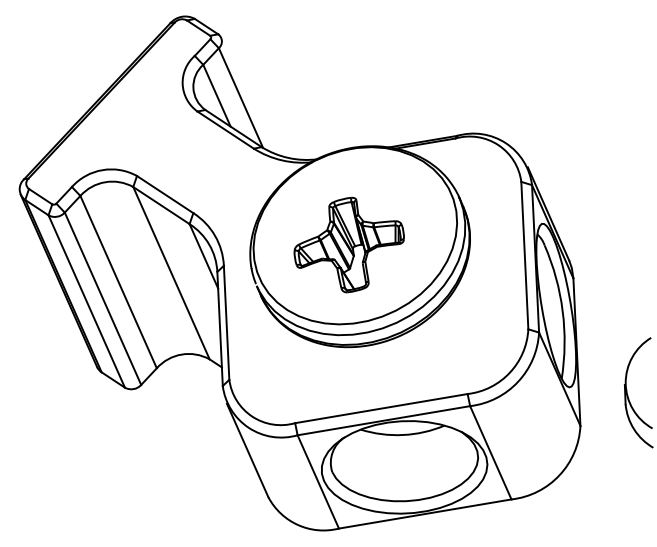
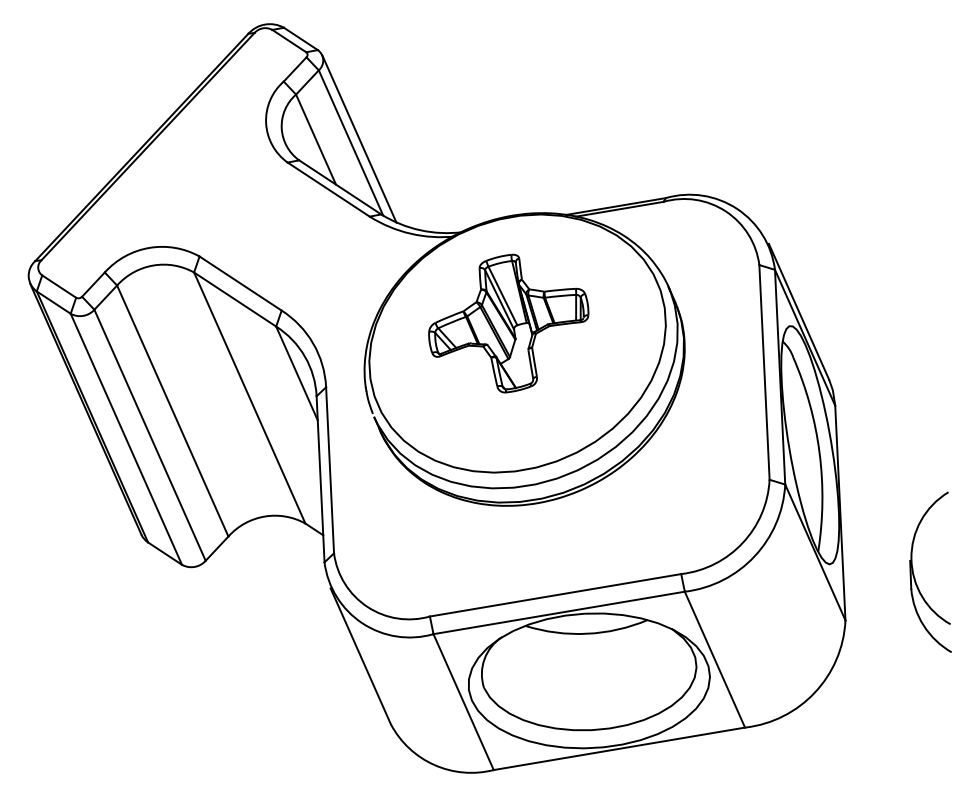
line: (246, 94) -> (359, 137), added
part: (348, 244) -> (507, 322), moved

